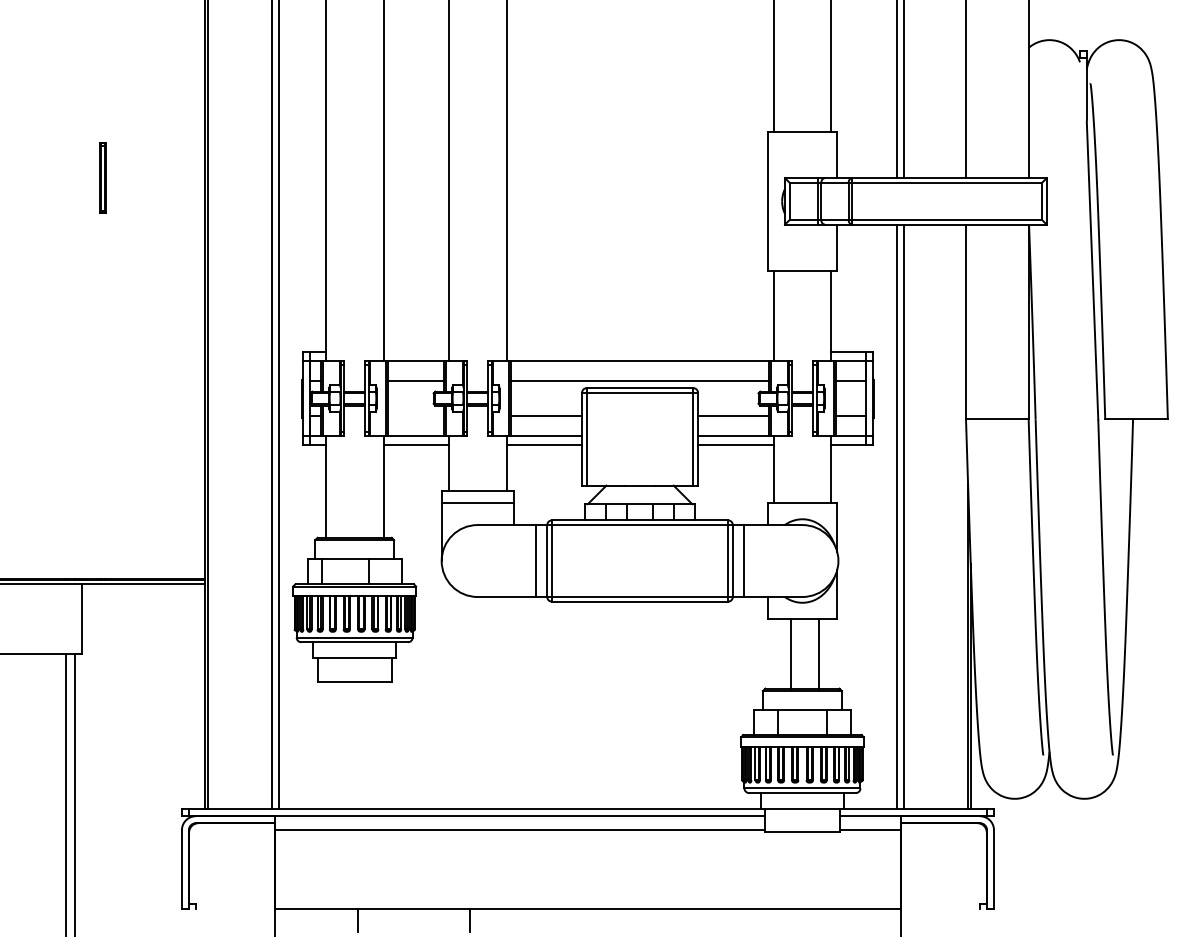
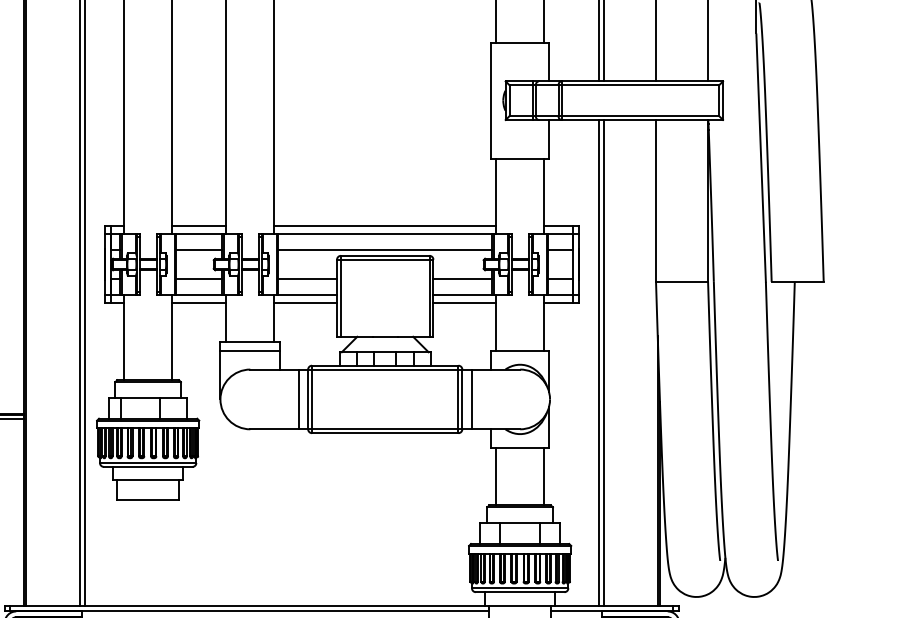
line: (415, 352) -> (198, 226), added
line: (639, 352) -> (384, 226), added
line: (416, 416) -> (199, 279), added
line: (791, 653) -> (544, 476), moved
line: (818, 653) -> (496, 476), moved

